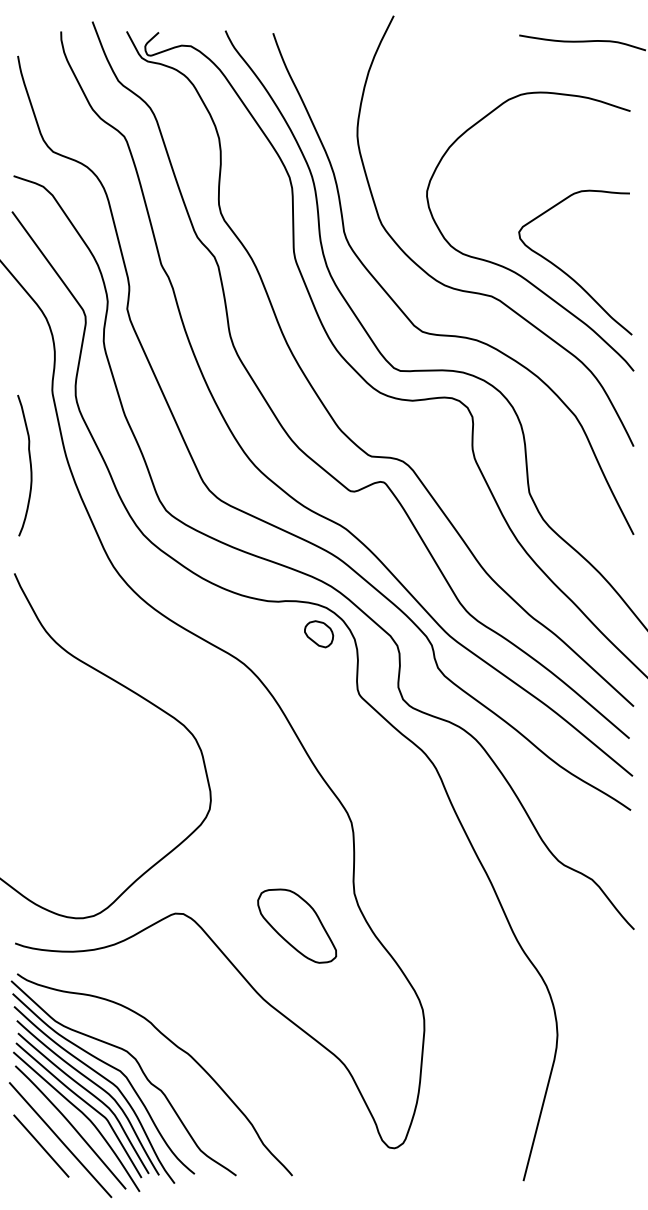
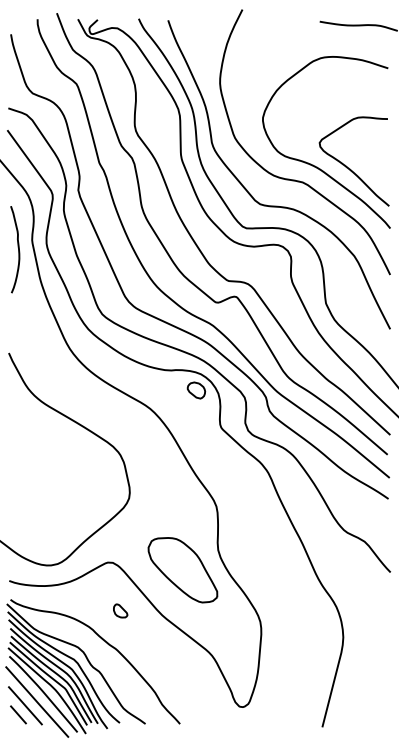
curve: (28, 462) -> (17, 247), moved
part: (296, 926) -> (182, 570), size x1.43
part: (195, 991) -> (120, 610), added
line: (30, 1160) -> (18, 714), added

